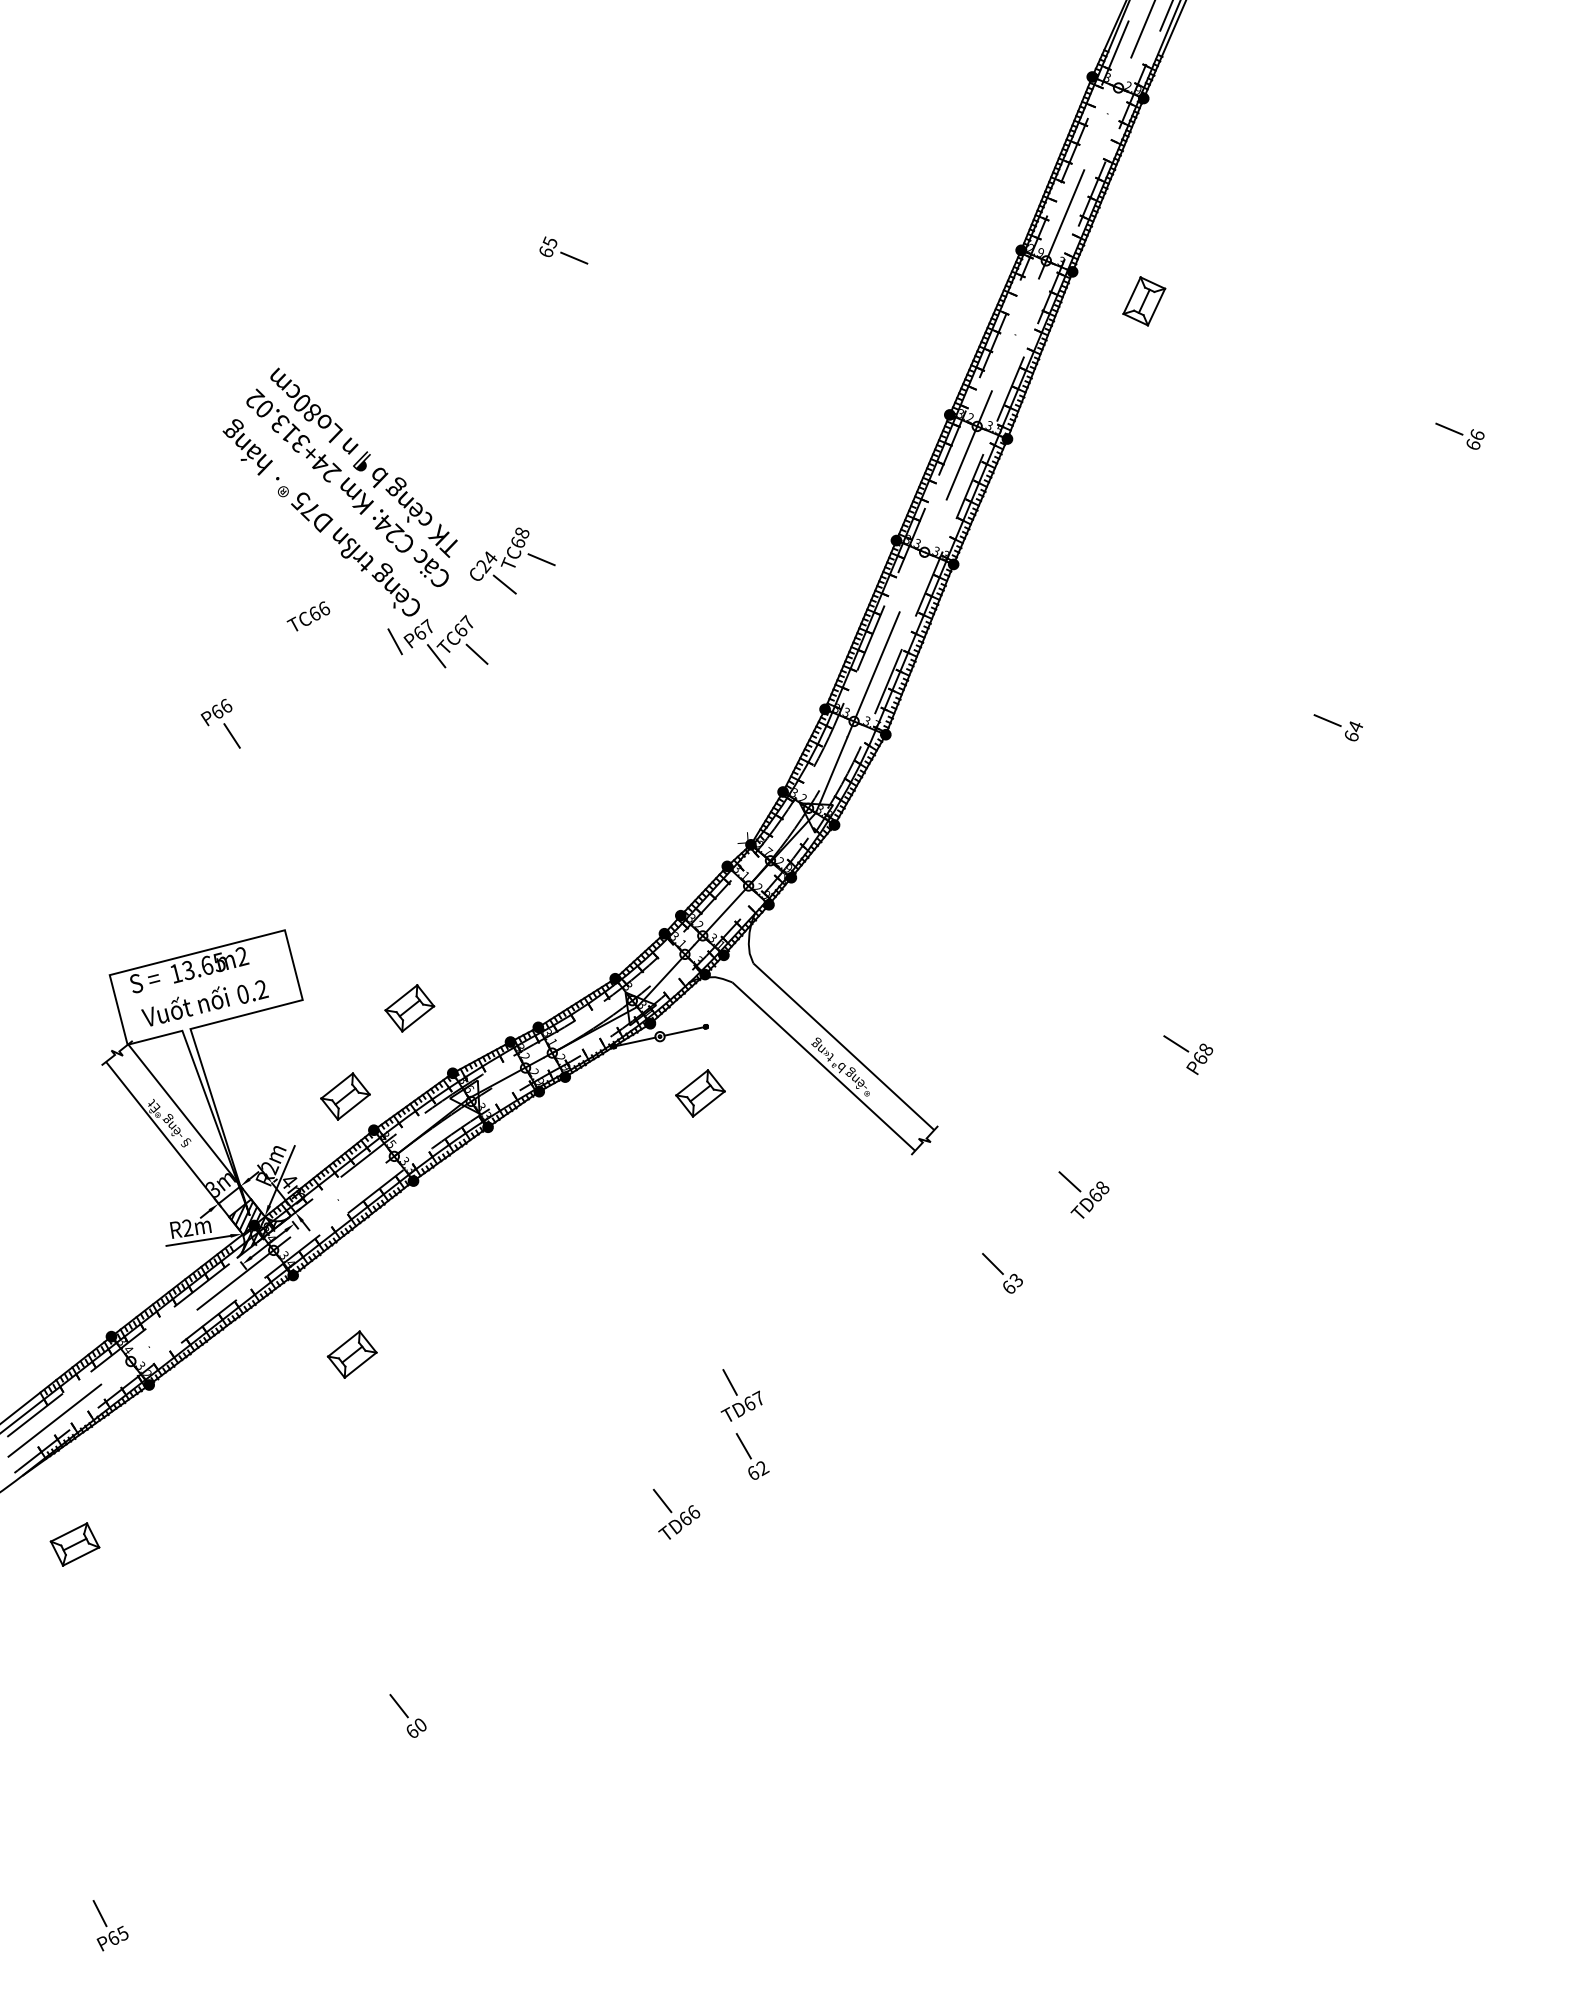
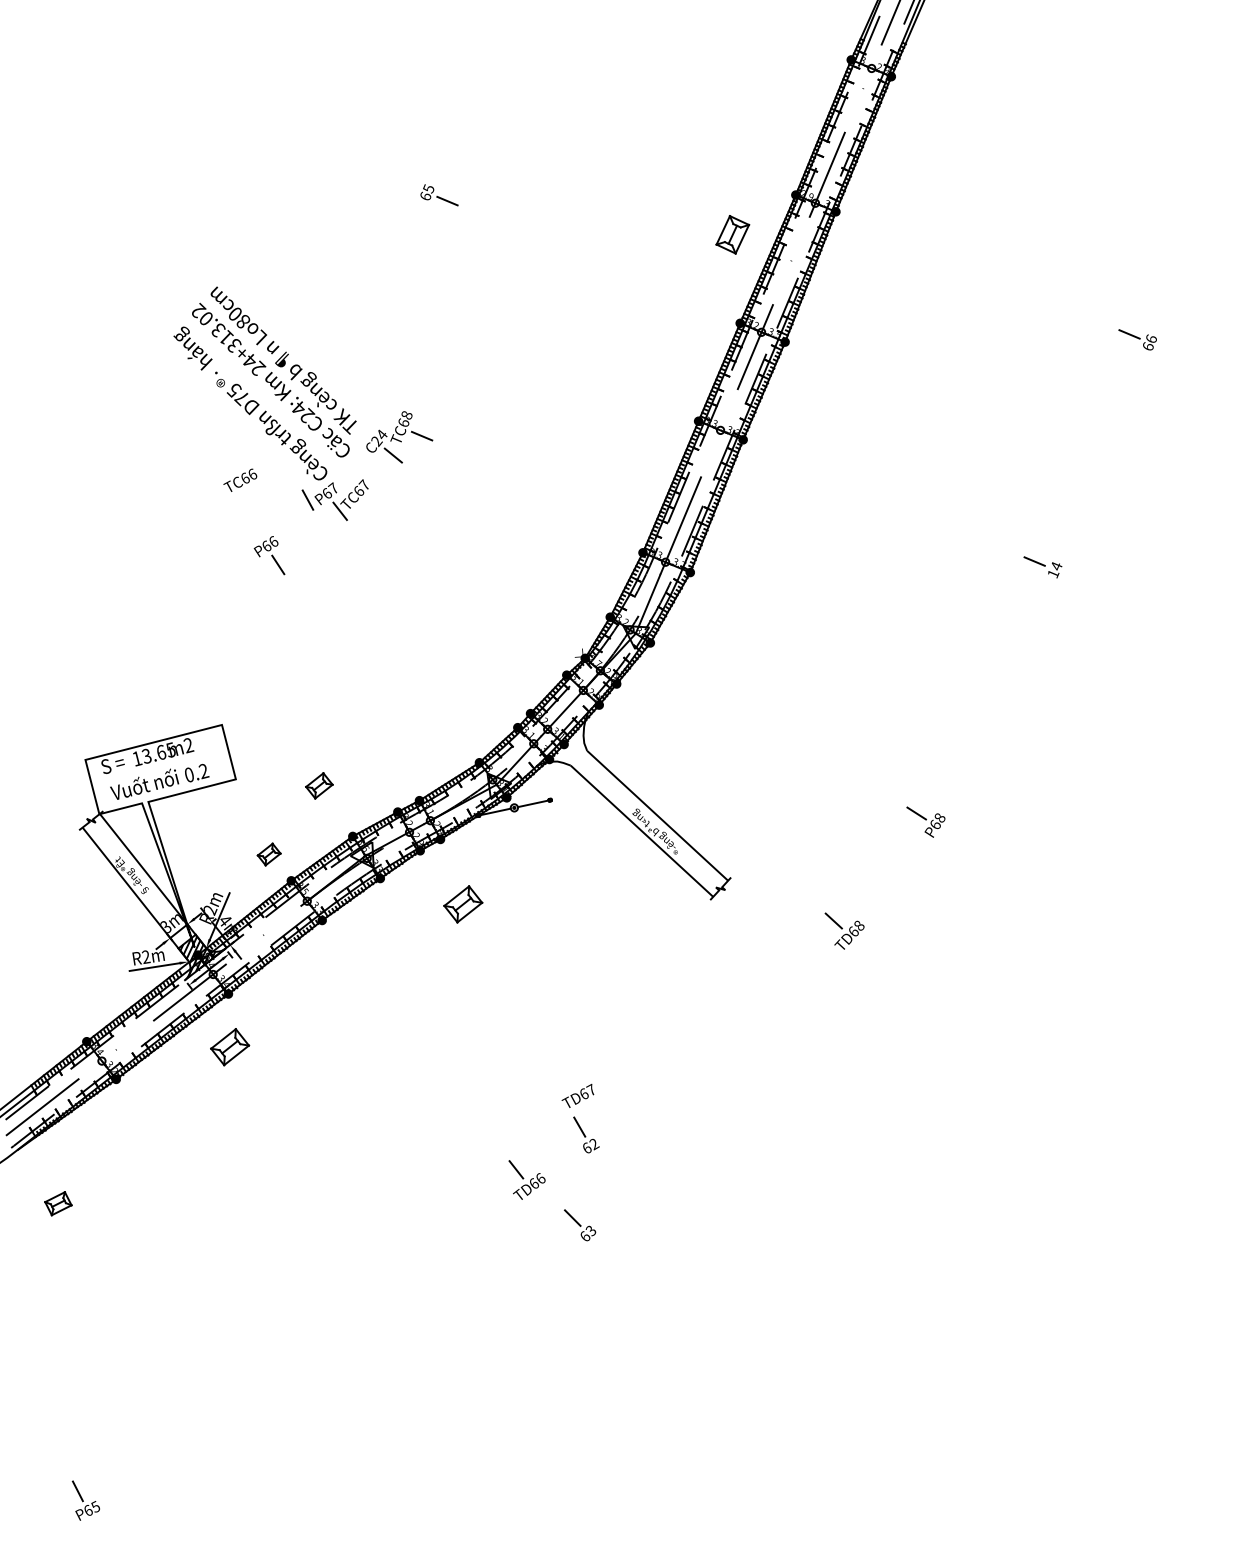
part: (1144, 301) -> (732, 234), moved
line: (476, 653) -> (371, 509), removed
part: (220, 723) -> (269, 555), moved
text: (1352, 736) -> (1054, 573), 64 -> 14
part: (409, 1008) -> (319, 785), size x0.7
part: (700, 1093) -> (463, 904), moved
part: (345, 1096) -> (269, 854), size x0.6
part: (1002, 1273) -> (580, 1225), moved
part: (351, 1354) -> (229, 1047), moved
line: (729, 1382) -> (568, 1077), removed
part: (74, 1544) -> (57, 1203), size x0.7
part: (407, 1715) -> (317, 1336), removed

